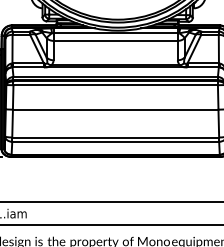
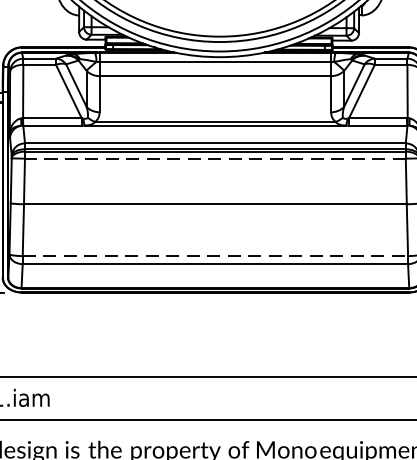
line: (115, 85) -> (215, 159), solid -> dashed
line: (116, 137) -> (216, 256), solid -> dashed

